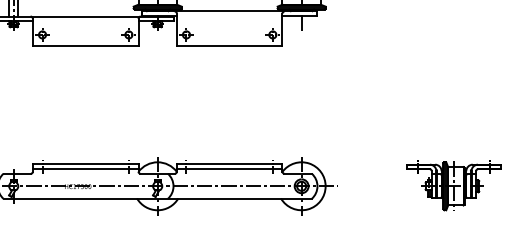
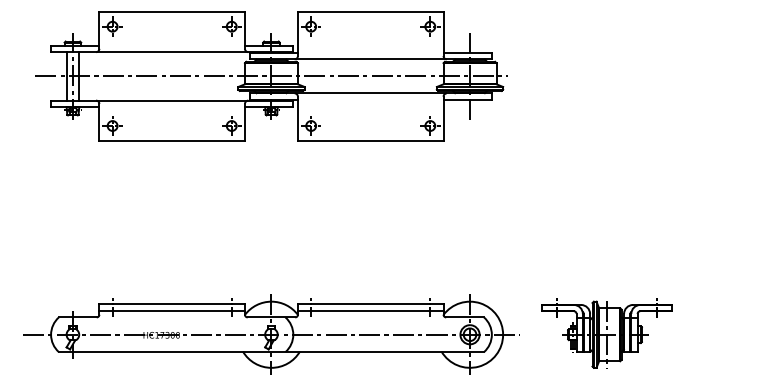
part: (453, 185) -> (606, 333), moved

